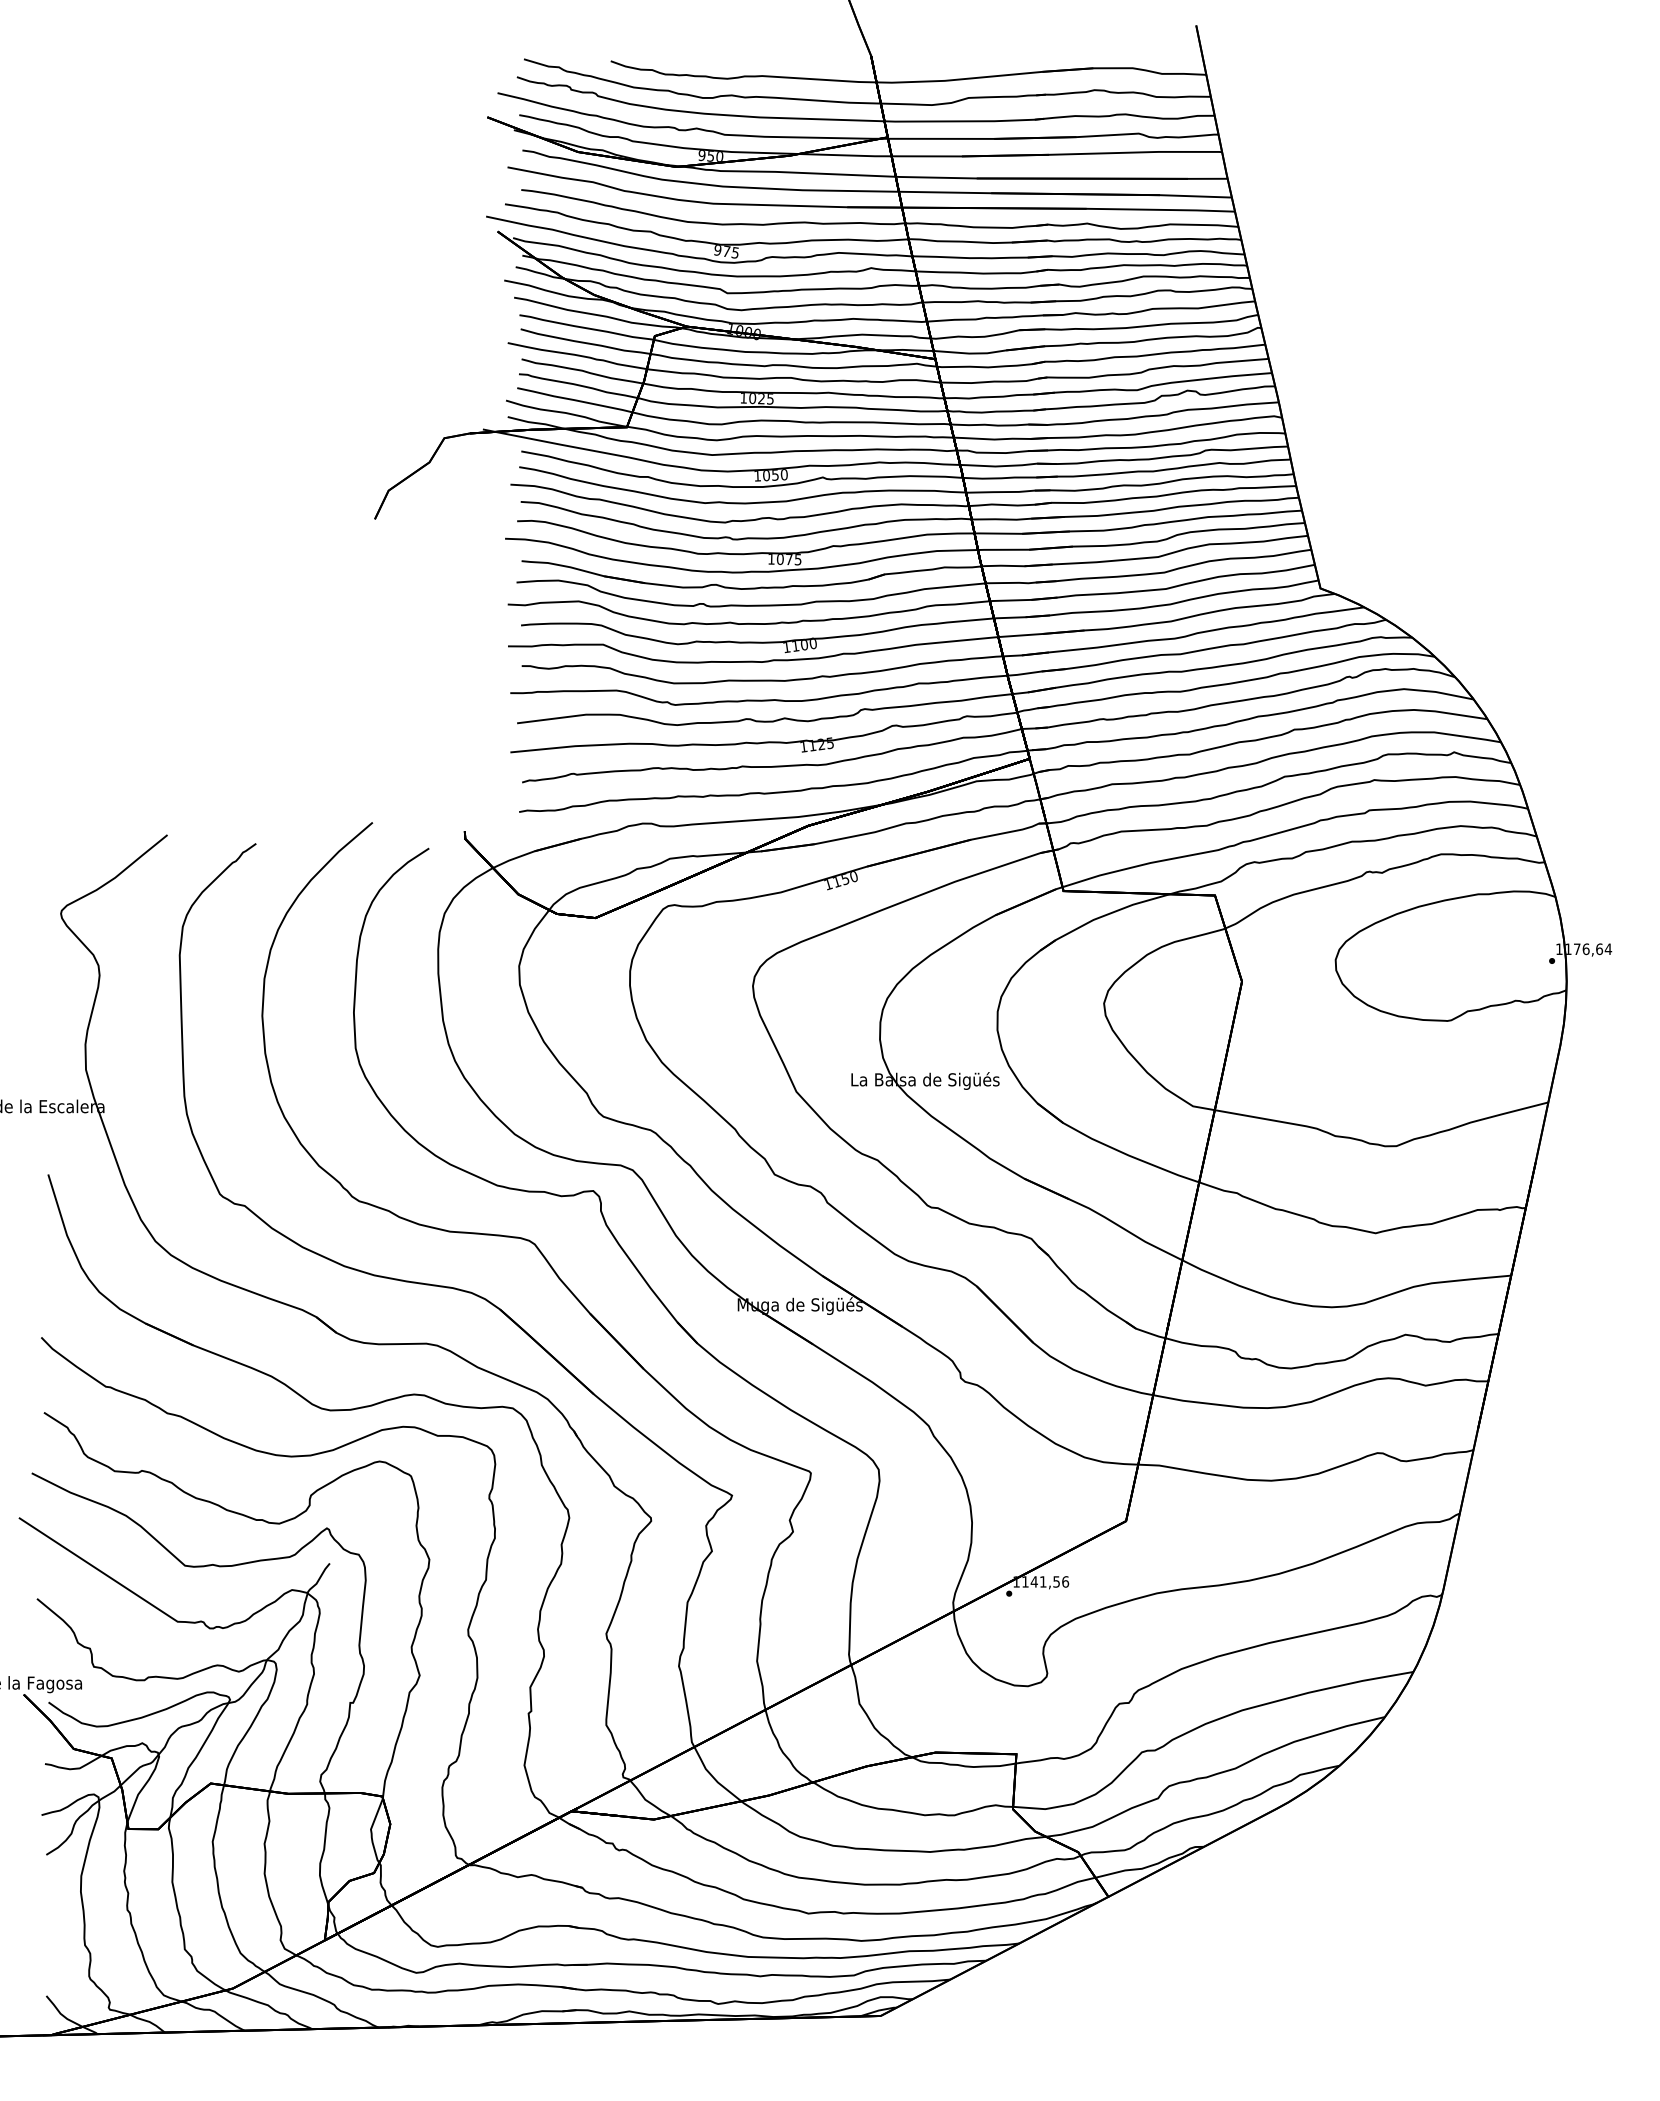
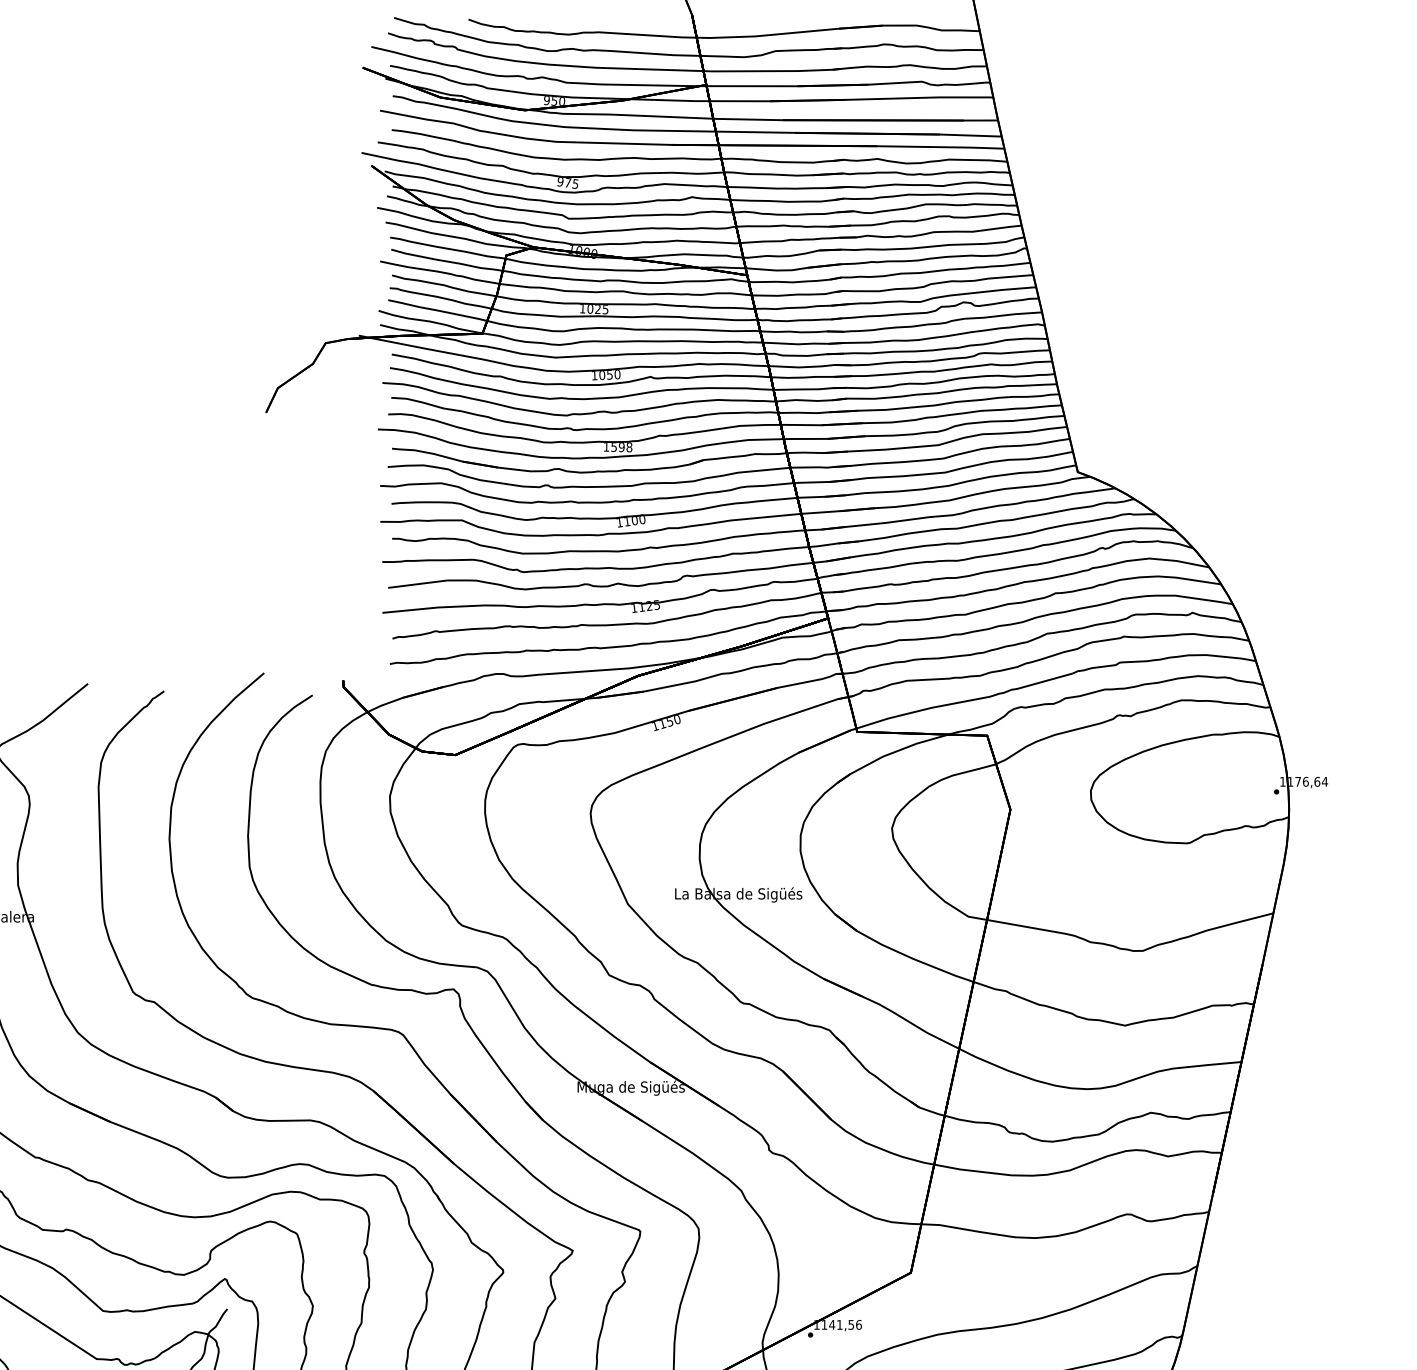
text: (788, 559) -> (621, 447), 1075 -> 1598

